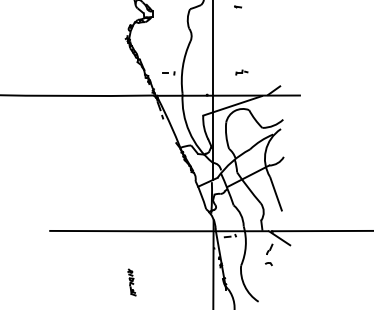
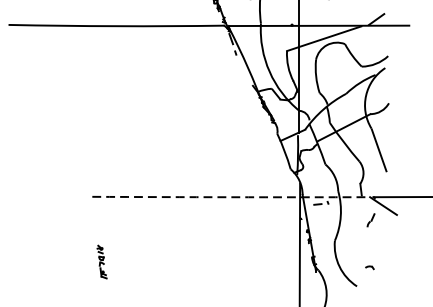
arc: (159, 231) -> (231, 197), solid -> dashed
part: (268, 264) -> (369, 268), moved
part: (131, 282) -> (101, 262), moved

